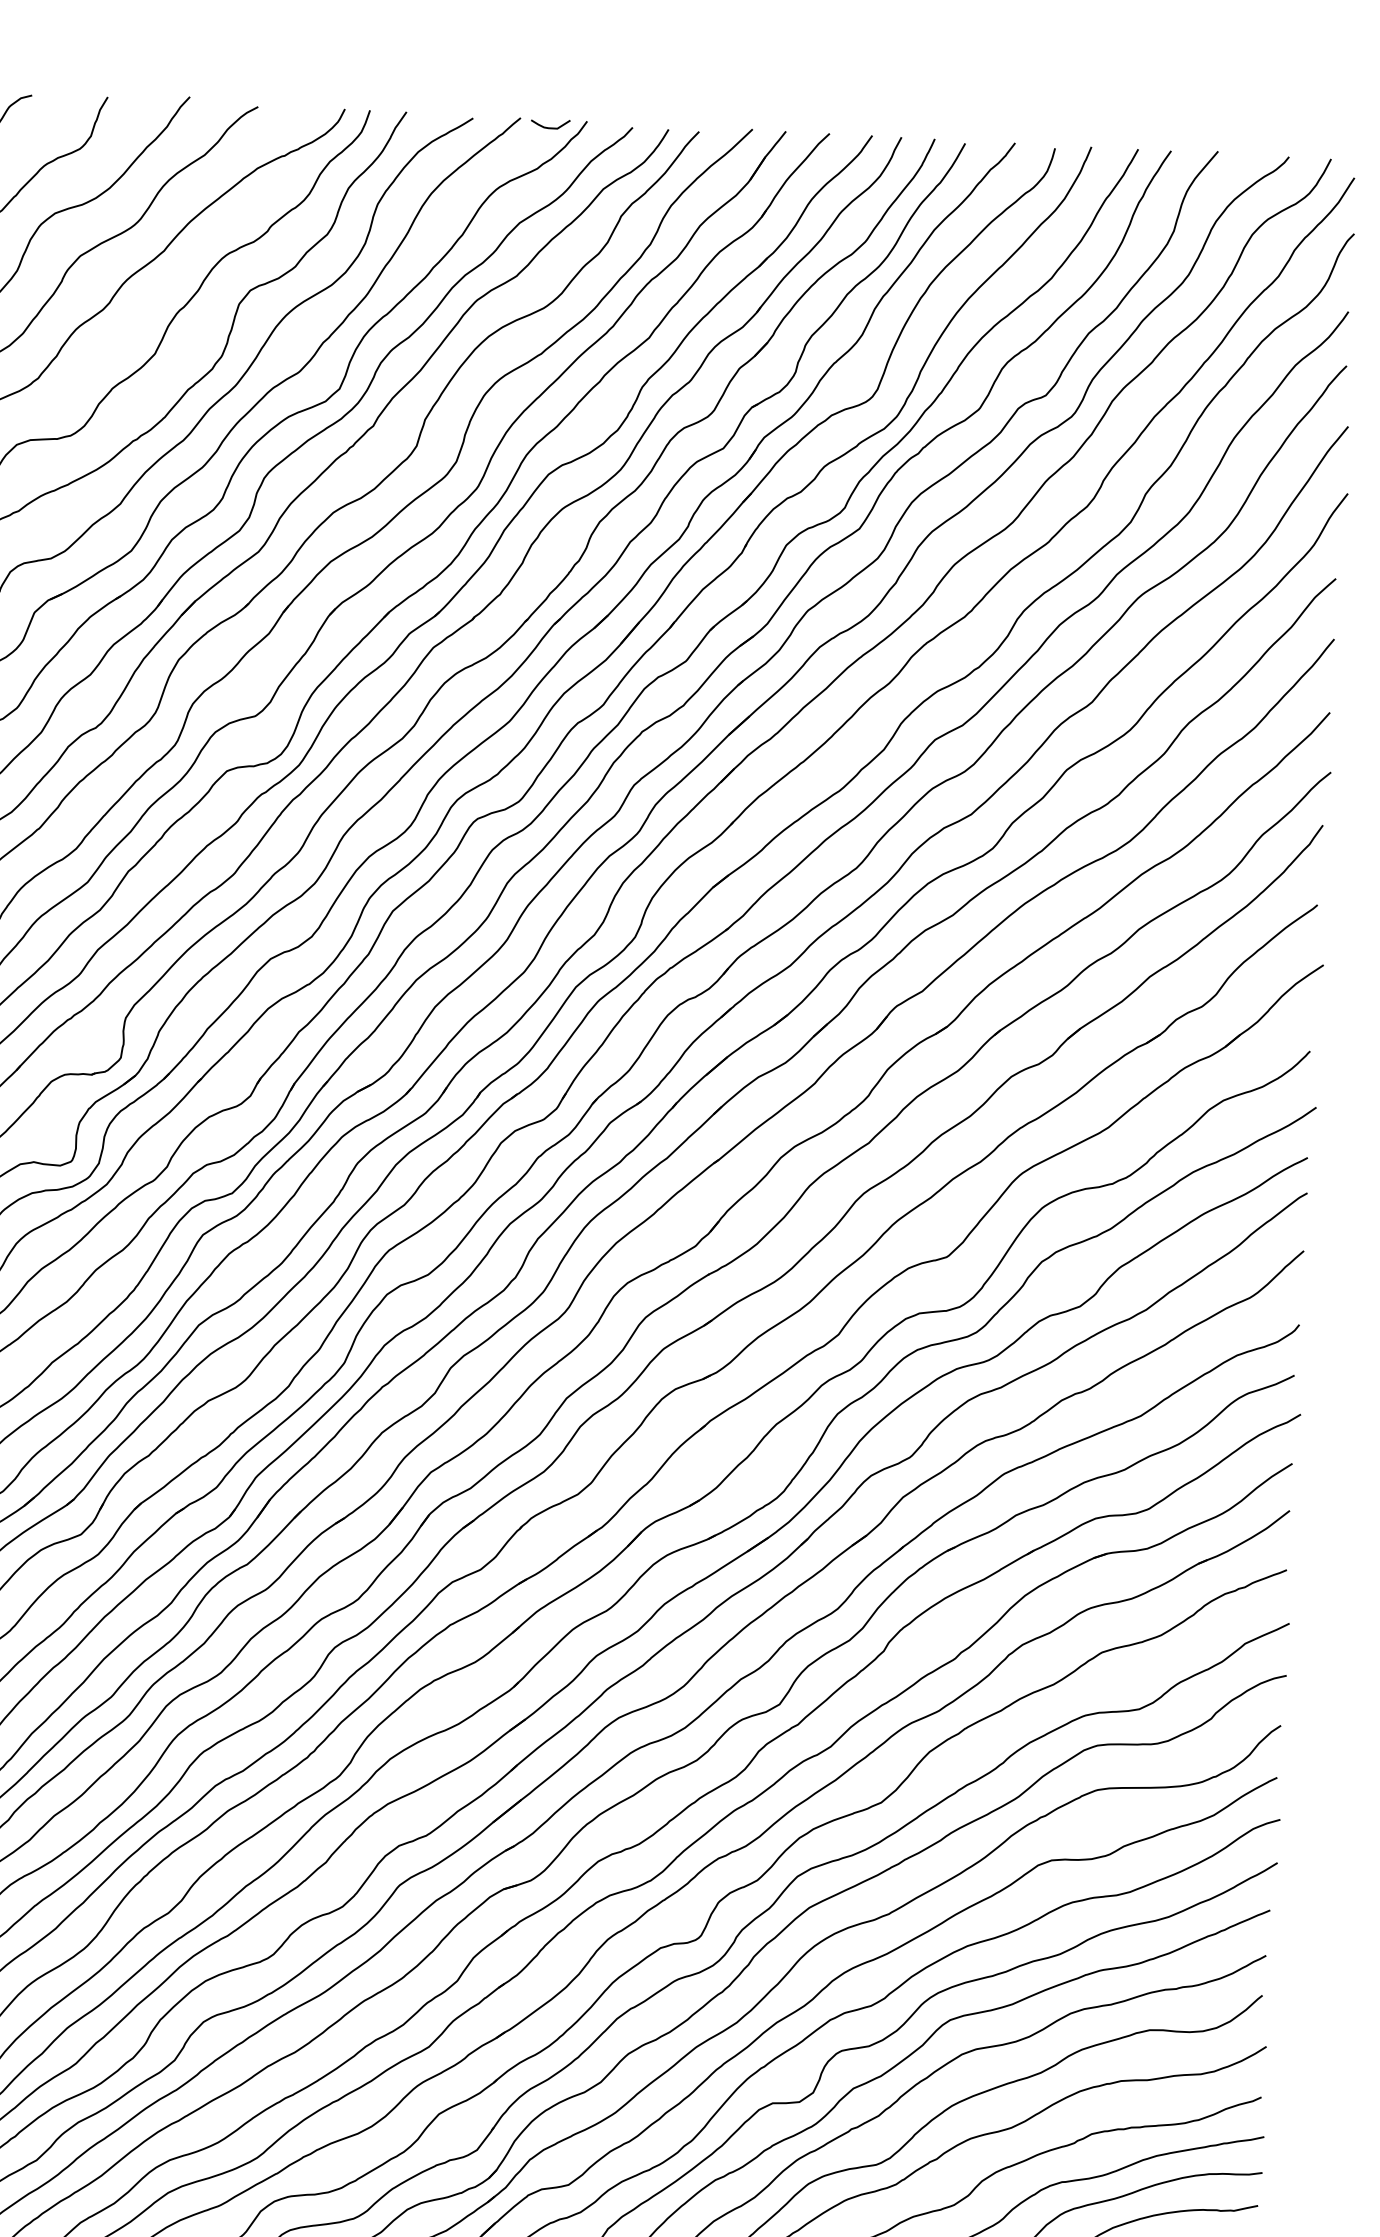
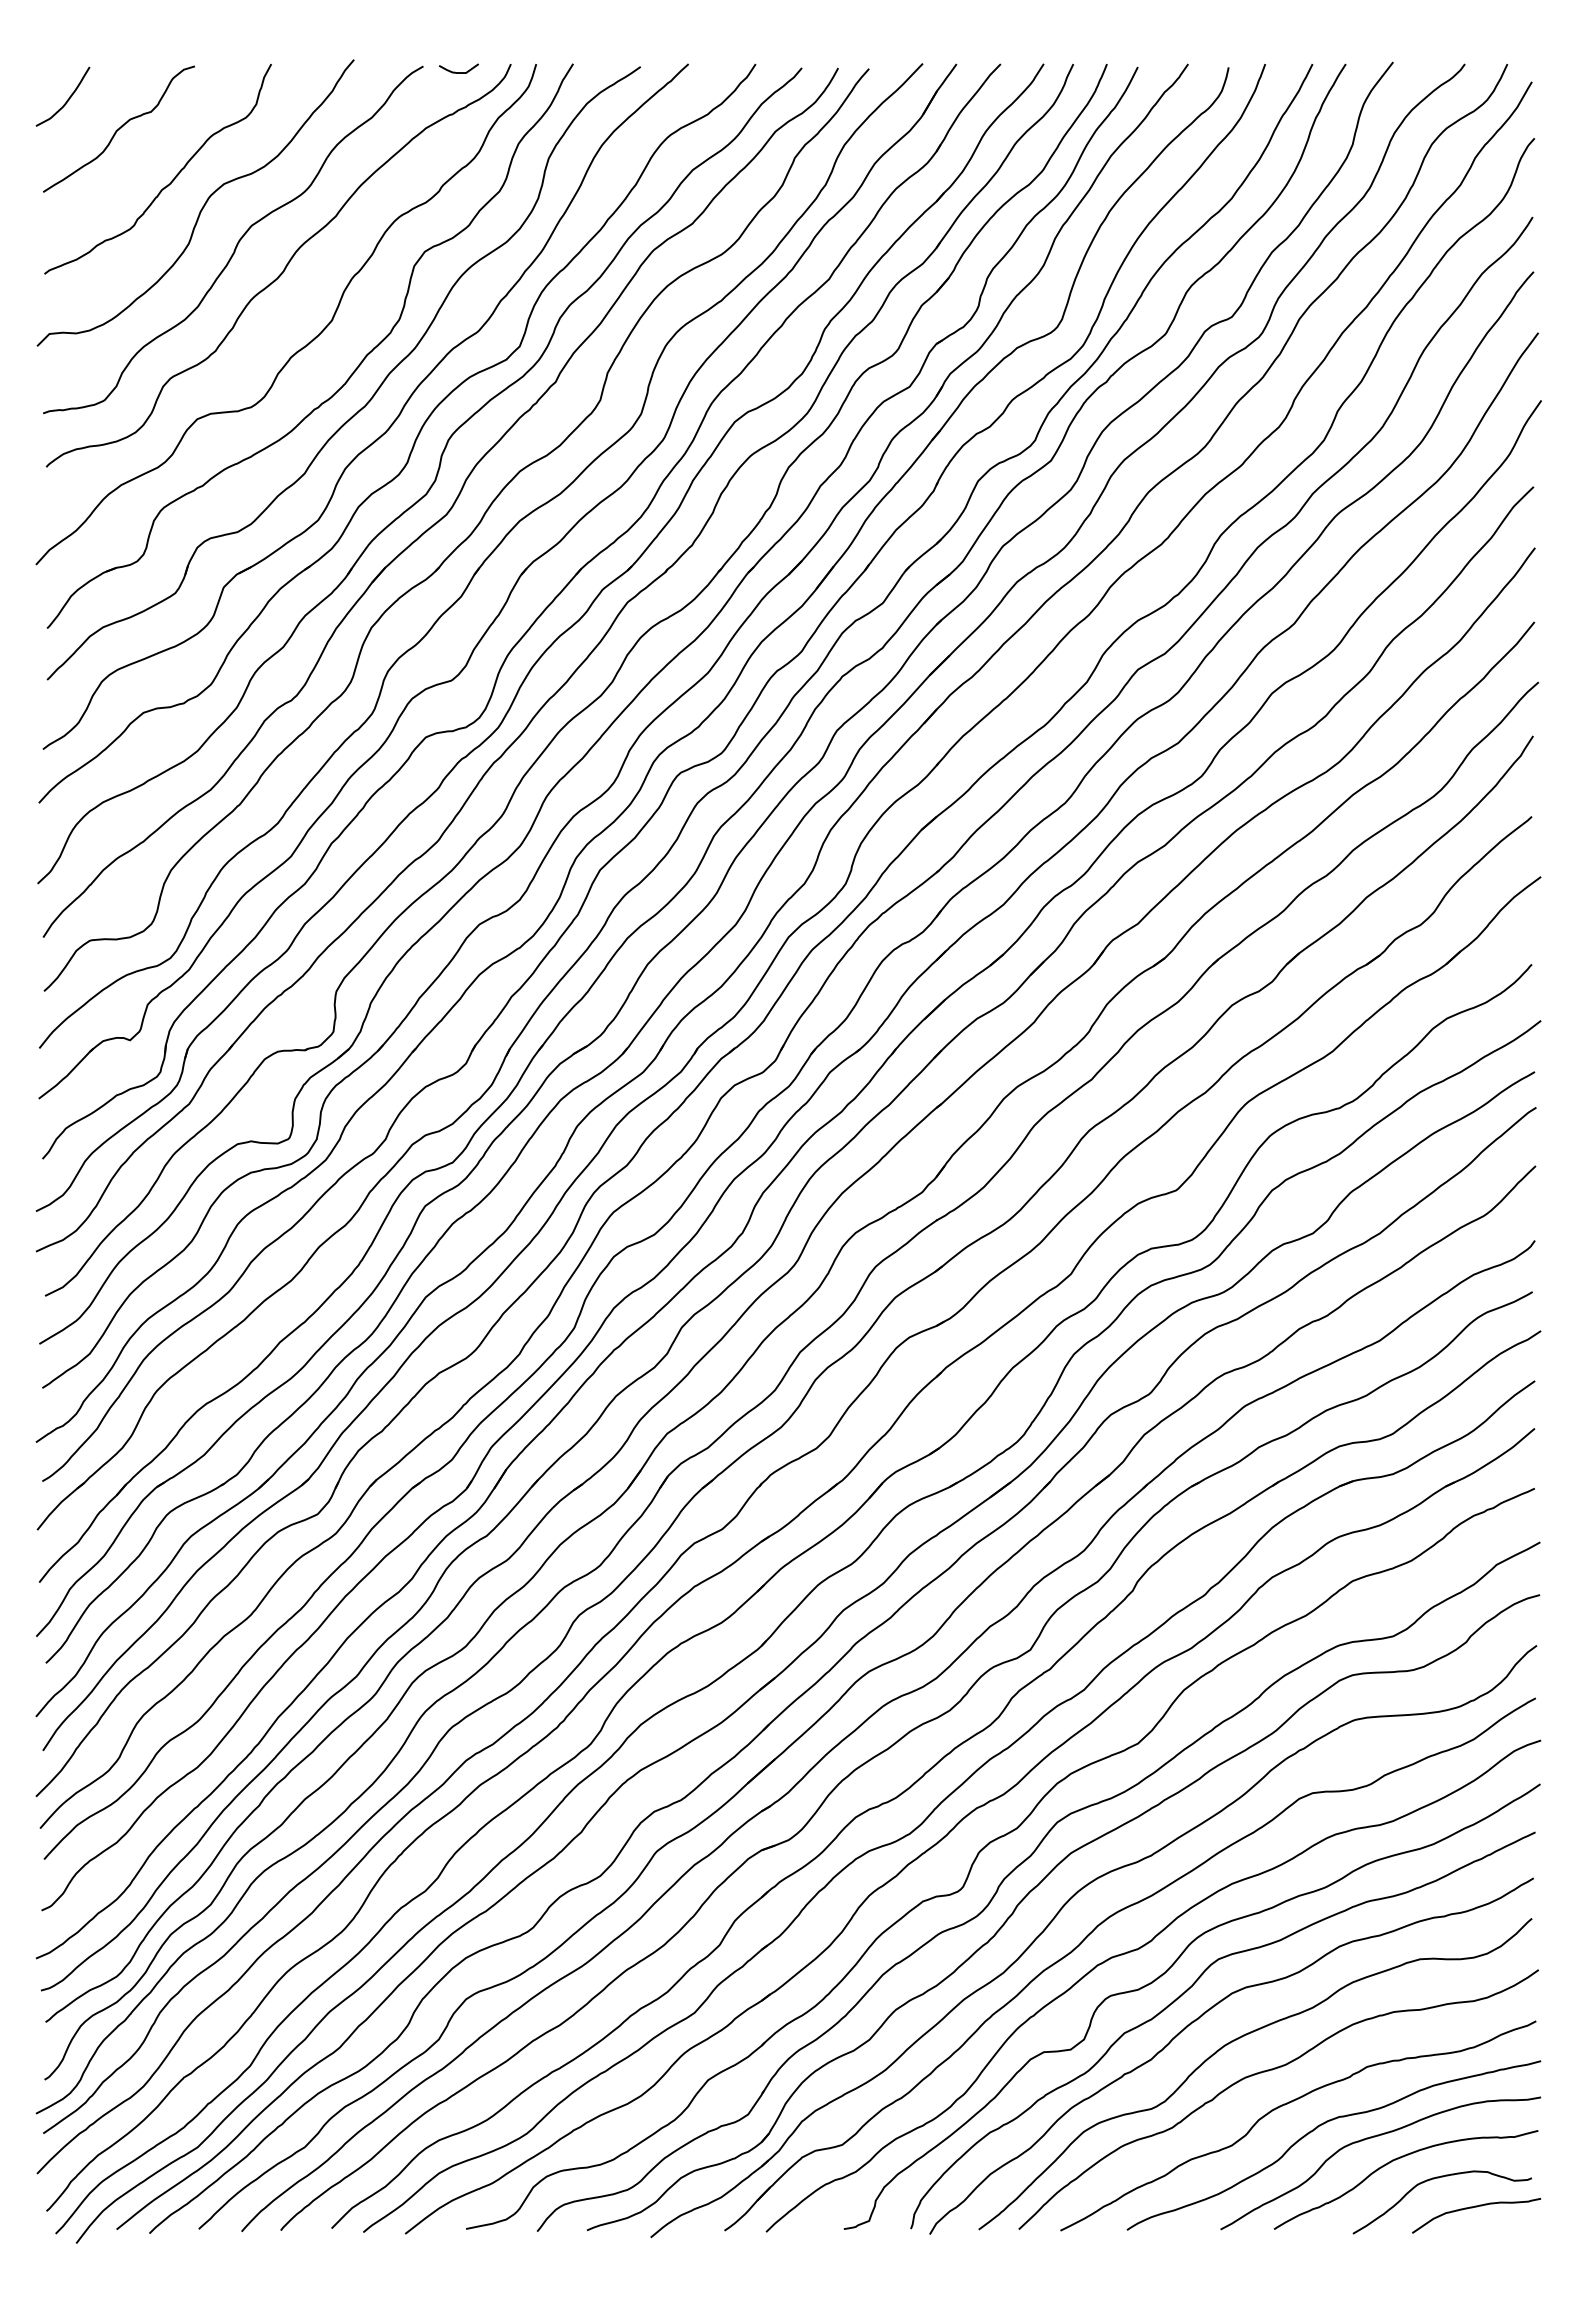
curve: (549, 127) -> (458, 72), moved

